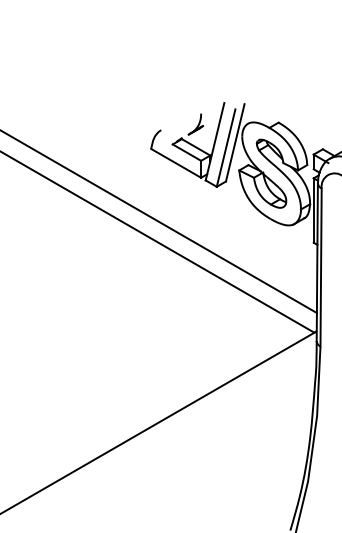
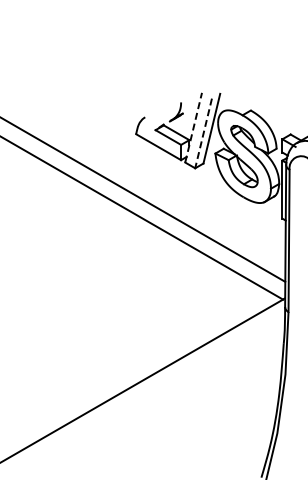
line: (214, 141) -> (193, 127), solid -> dashed
line: (226, 148) -> (203, 133), solid -> dashed

